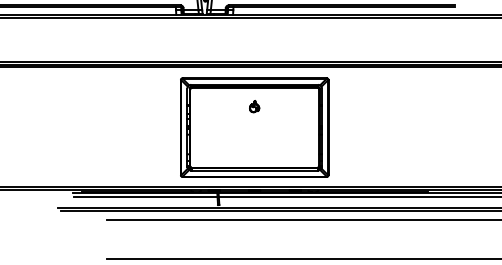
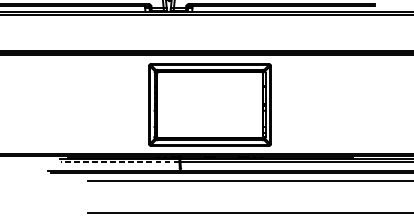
part: (254, 106) -> (209, 87), removed
line: (145, 197) -> (120, 162), solid -> dashed

